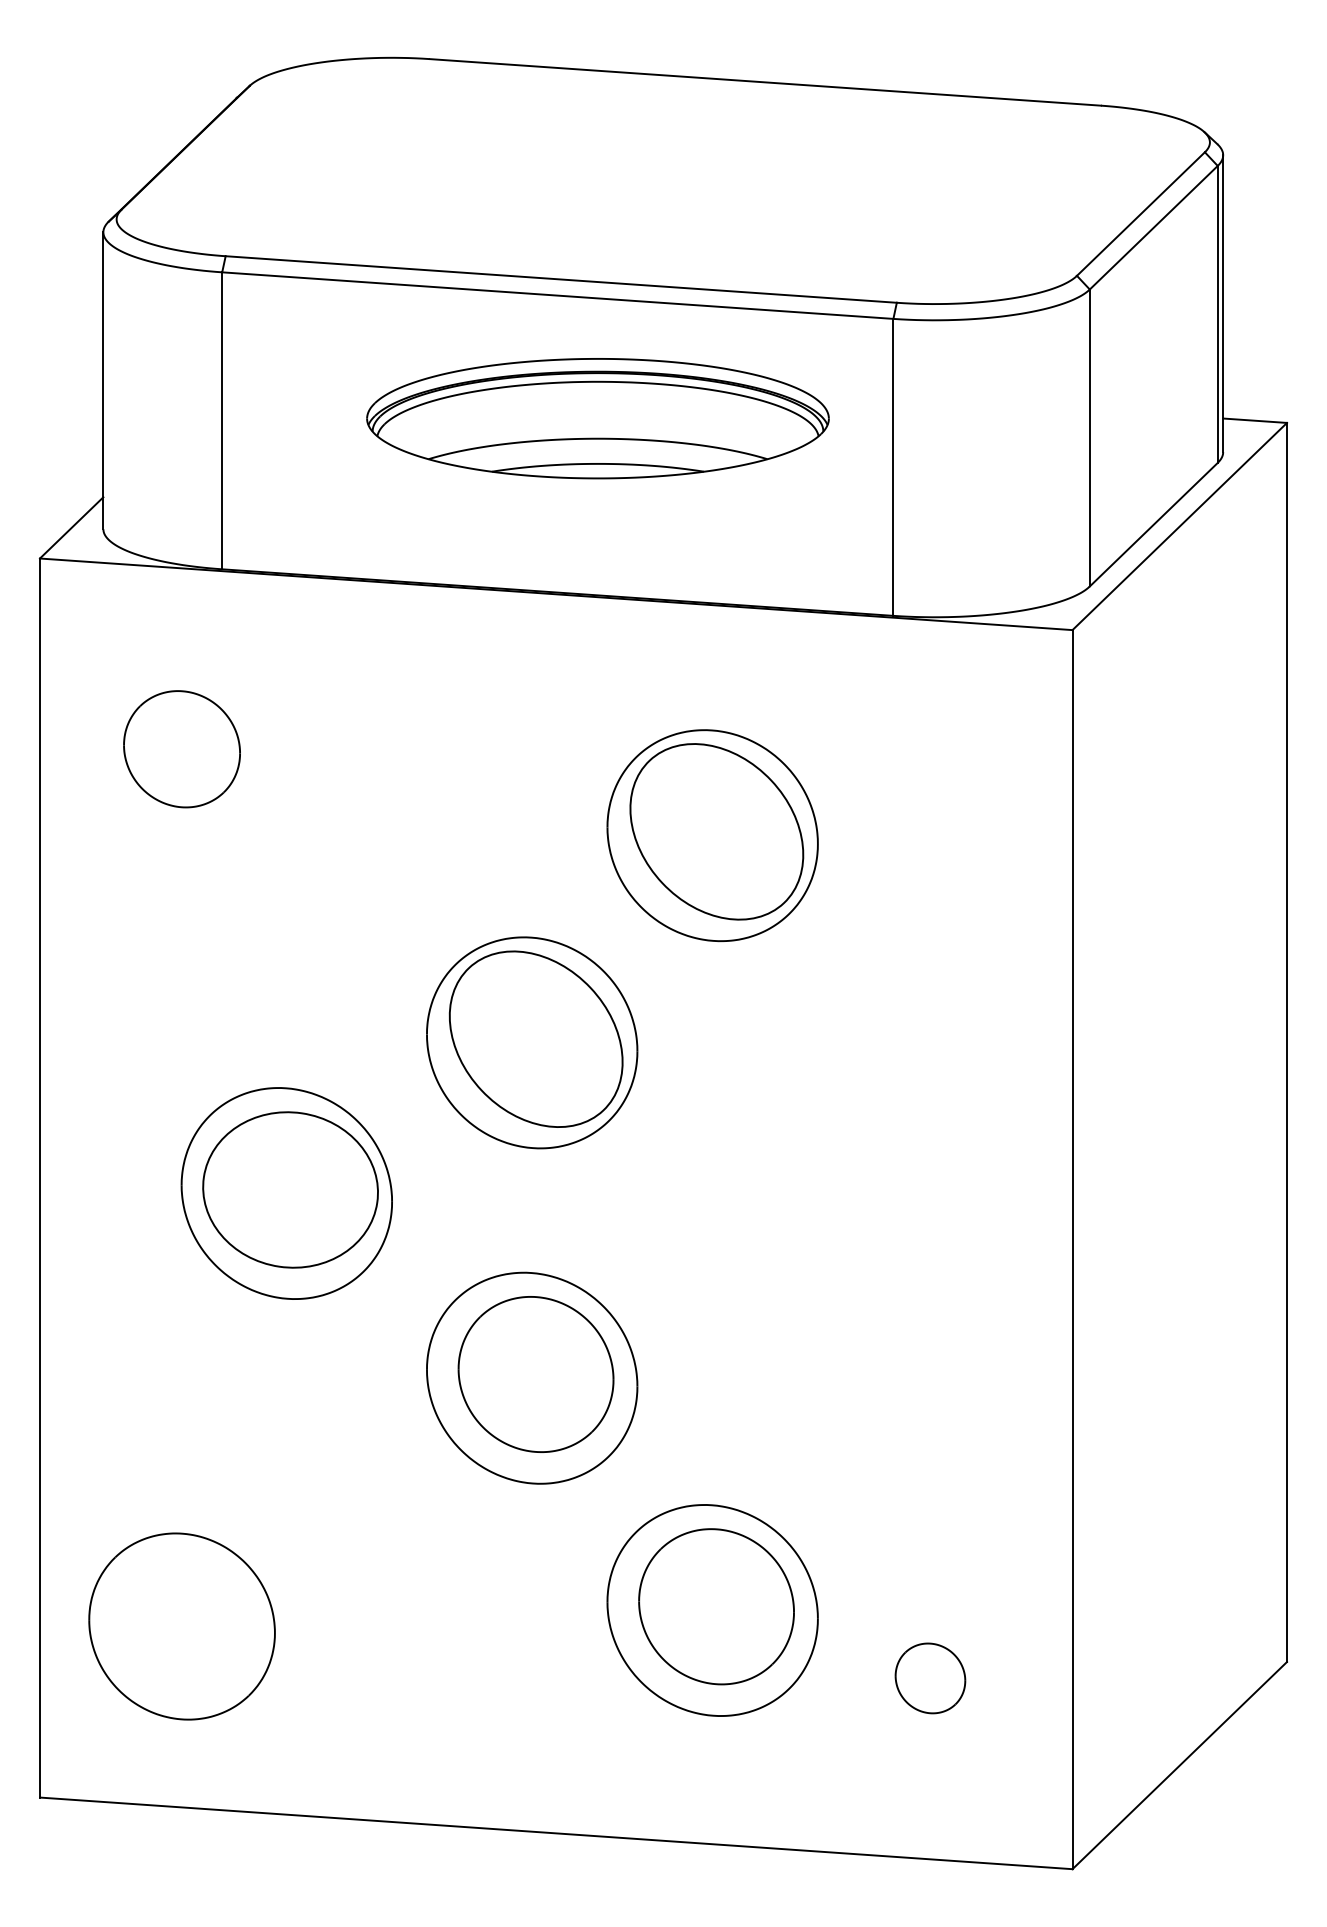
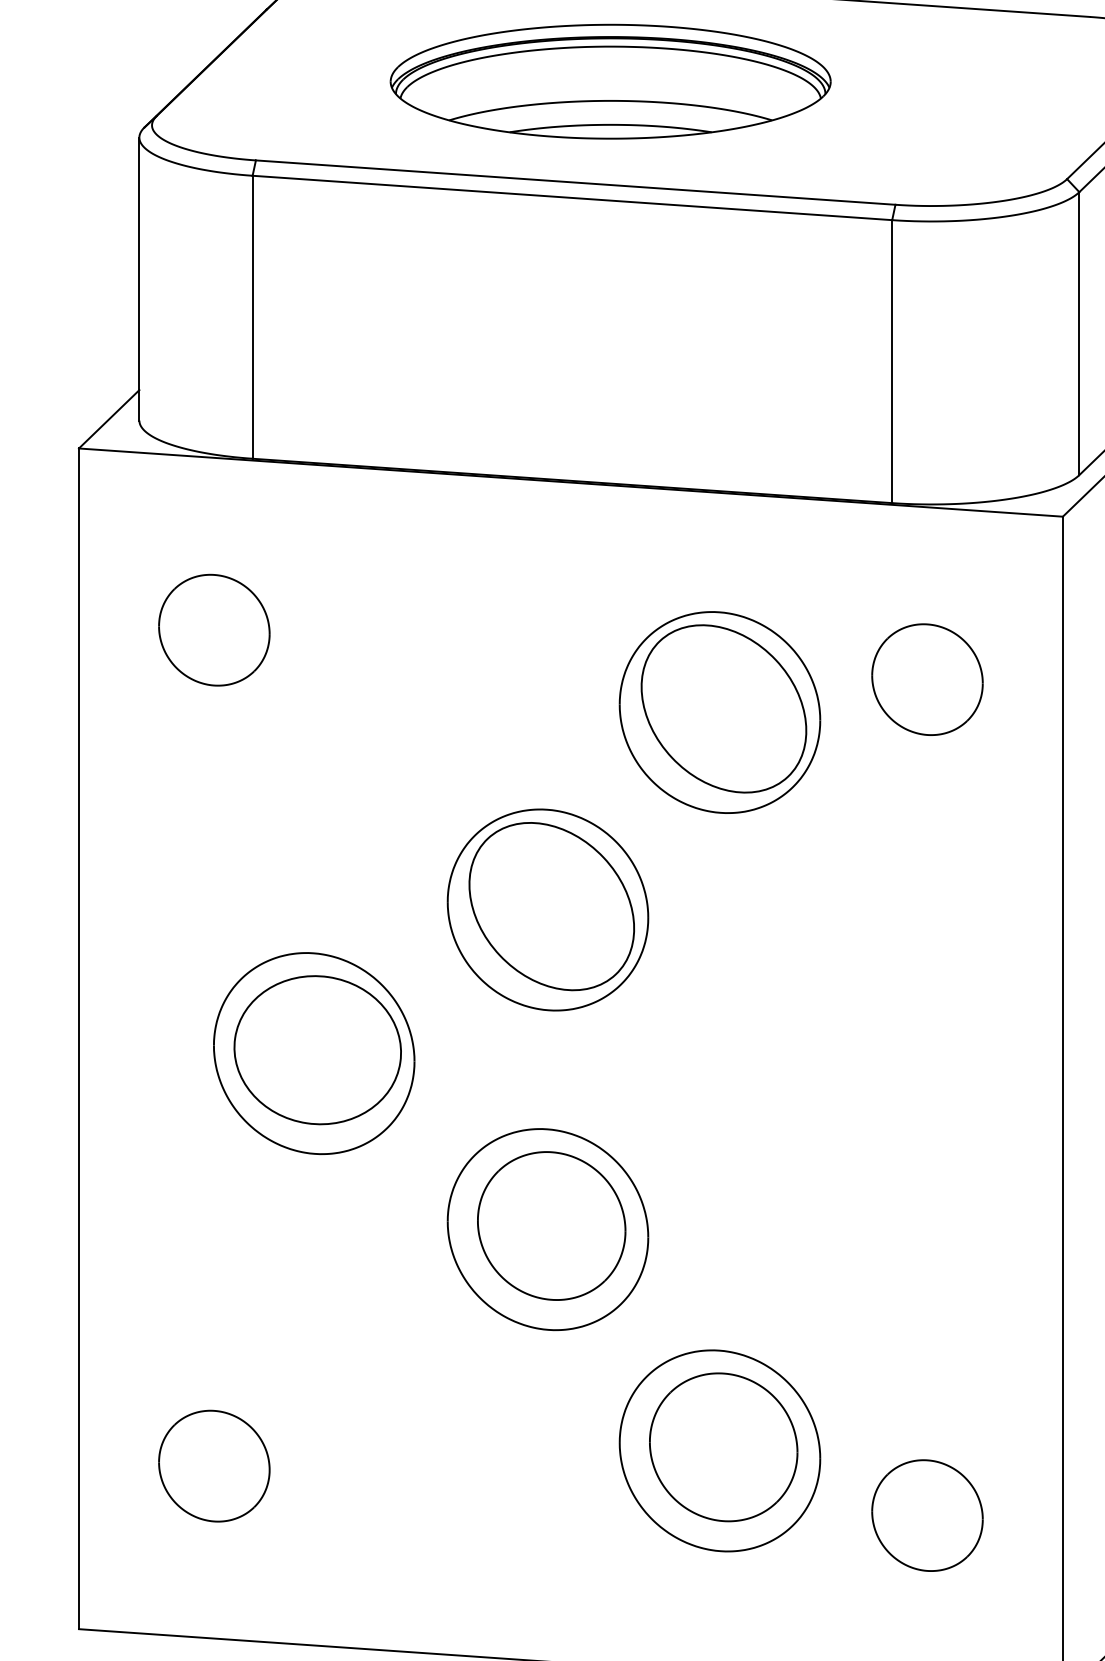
part: (597, 418) -> (610, 81), moved
part: (930, 801) -> (927, 680), added
part: (181, 1626) -> (213, 1466), size x0.62
part: (930, 1678) -> (927, 1515), size x1.67

